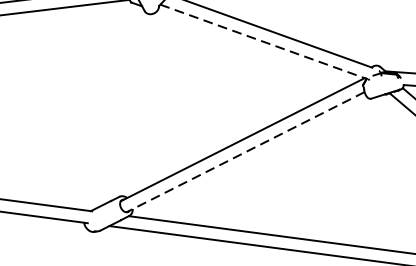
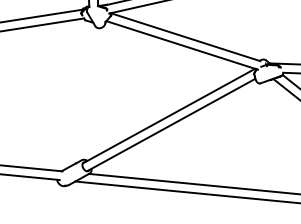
line: (264, 42) -> (182, 45), dashed -> solid
line: (245, 152) -> (171, 125), dashed -> solid

